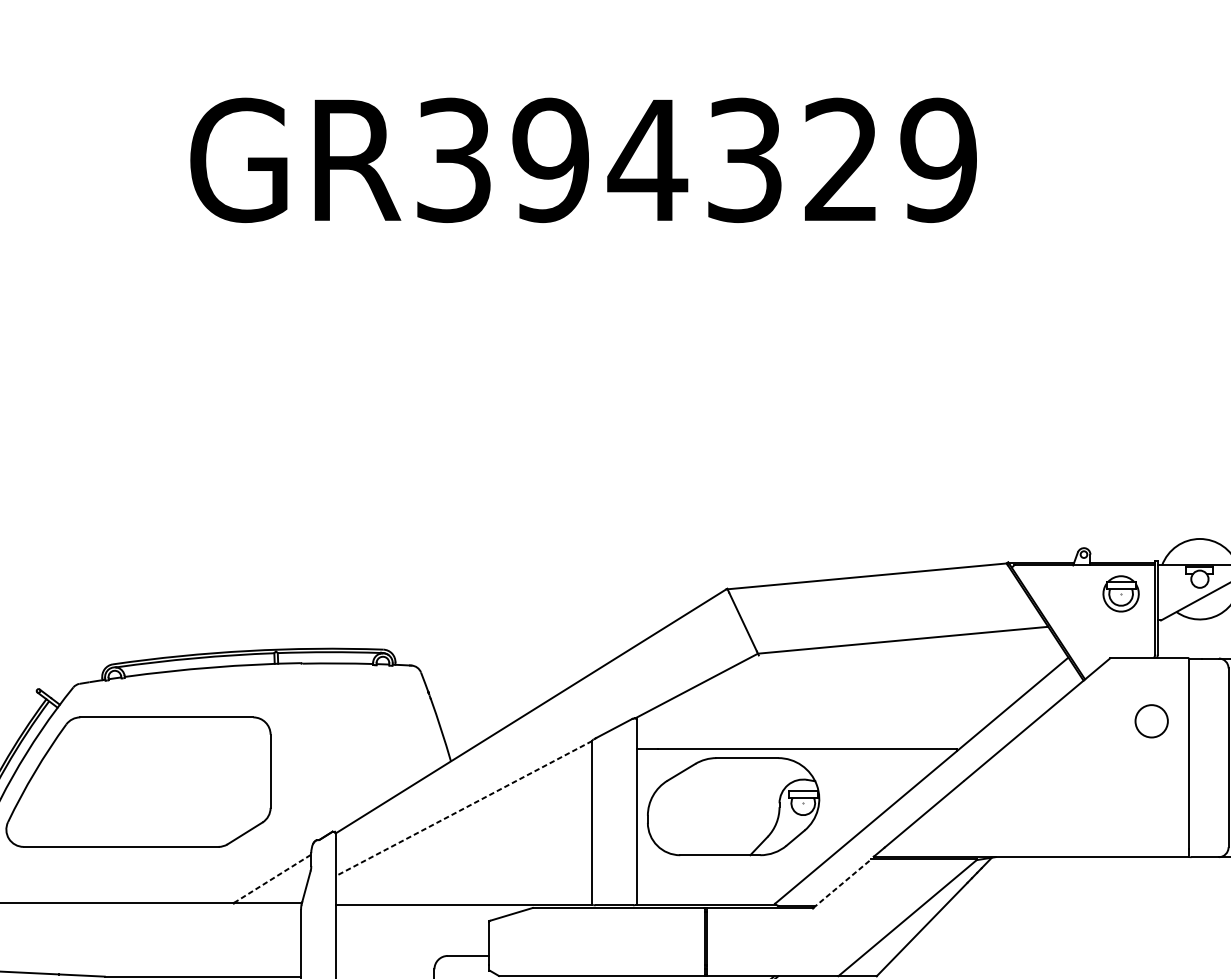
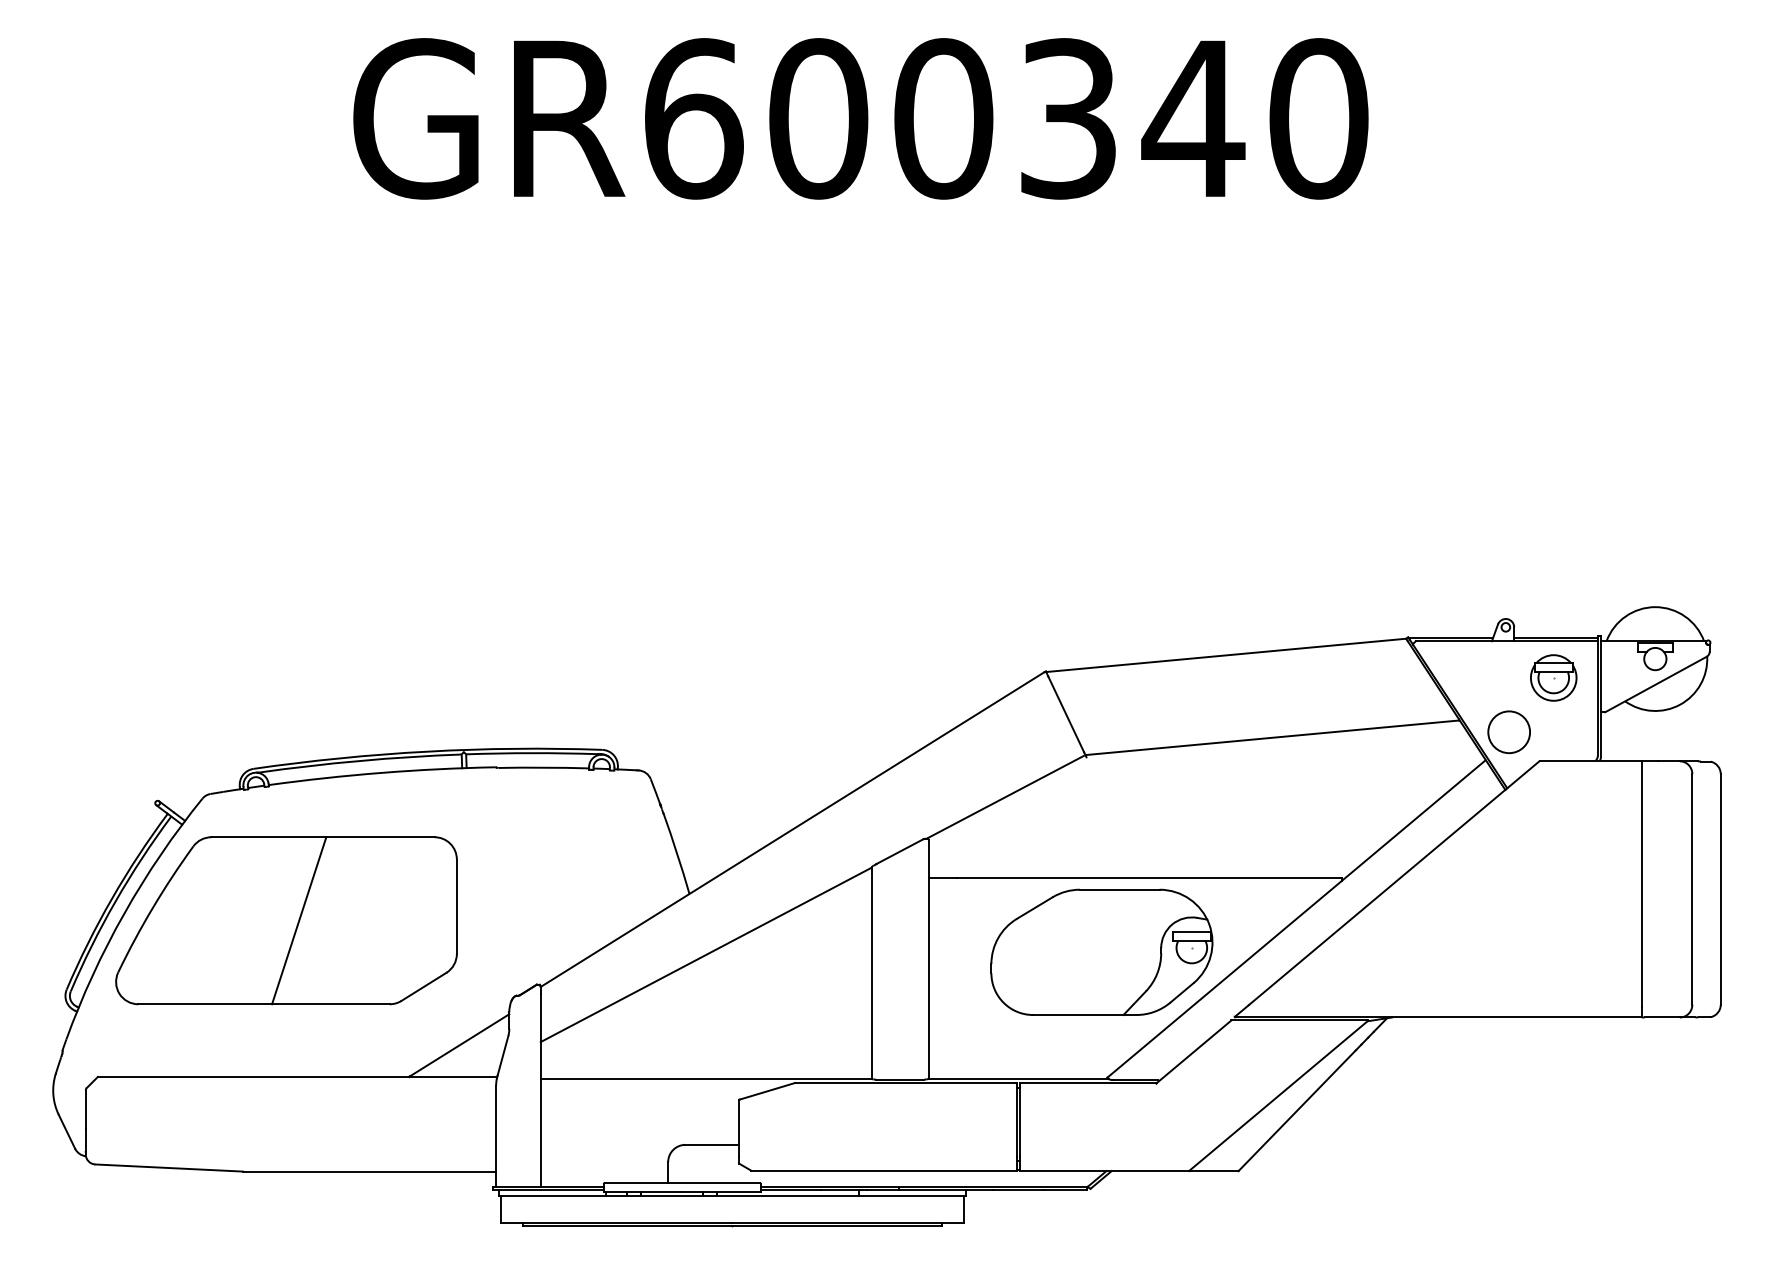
text: (696, 160) -> (1006, 118), GR394329 -> GR600340
circle: (1151, 721) -> (1508, 732), moved
line: (148, 781) -> (299, 920), added
part: (733, 806) -> (1101, 952), moved
line: (463, 809) -> (705, 955), dashed -> solid
line: (272, 878) -> (459, 1045), dashed -> solid
line: (841, 883) -> (1193, 1051), dashed -> solid

